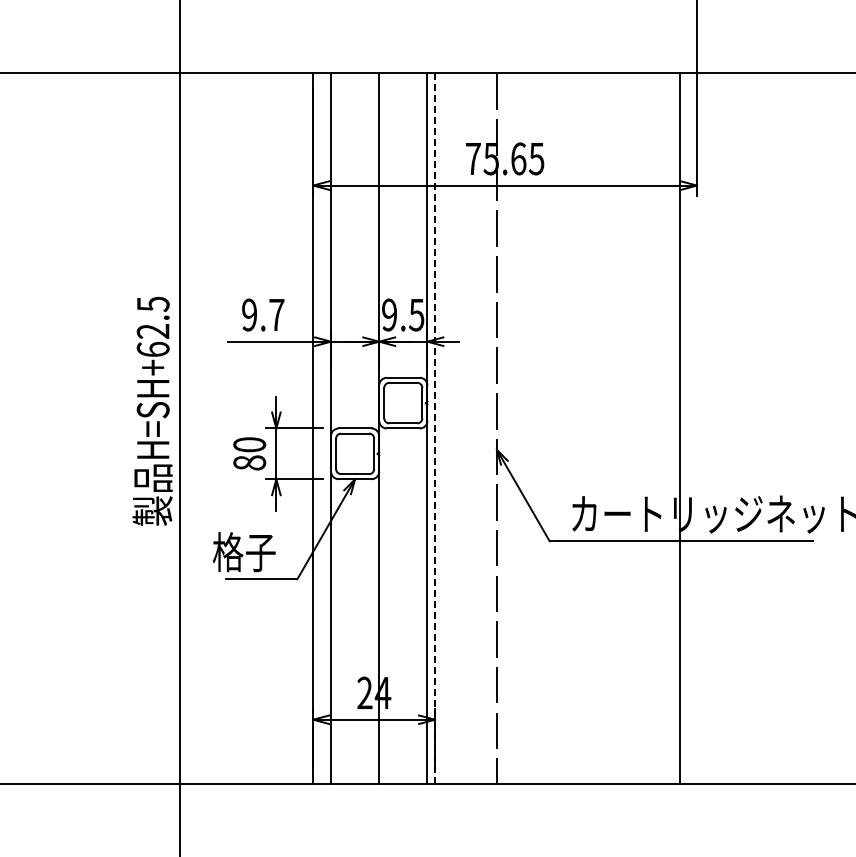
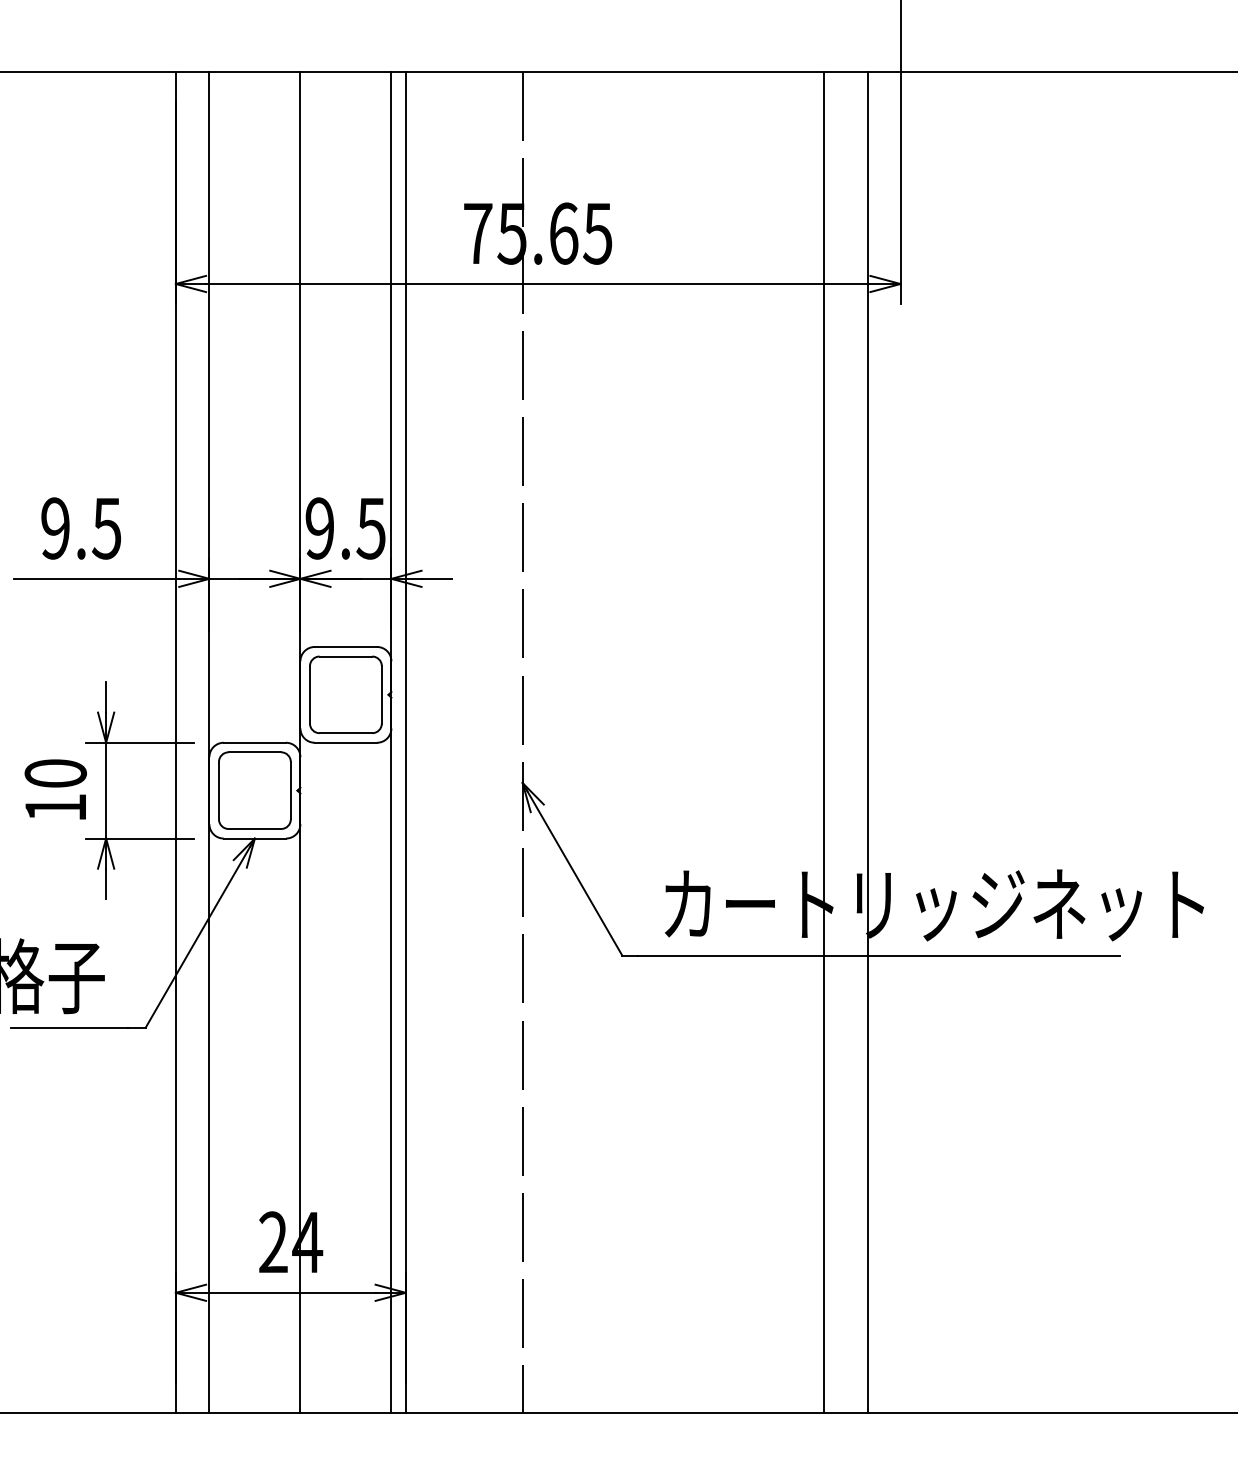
text: (276, 315) -> (106, 529), 9.7 -> 9.5
line: (435, 428) -> (406, 742), dashed -> solid
line: (656, 428) -> (824, 742), added
text: (249, 462) -> (55, 806), 80 -> 10

